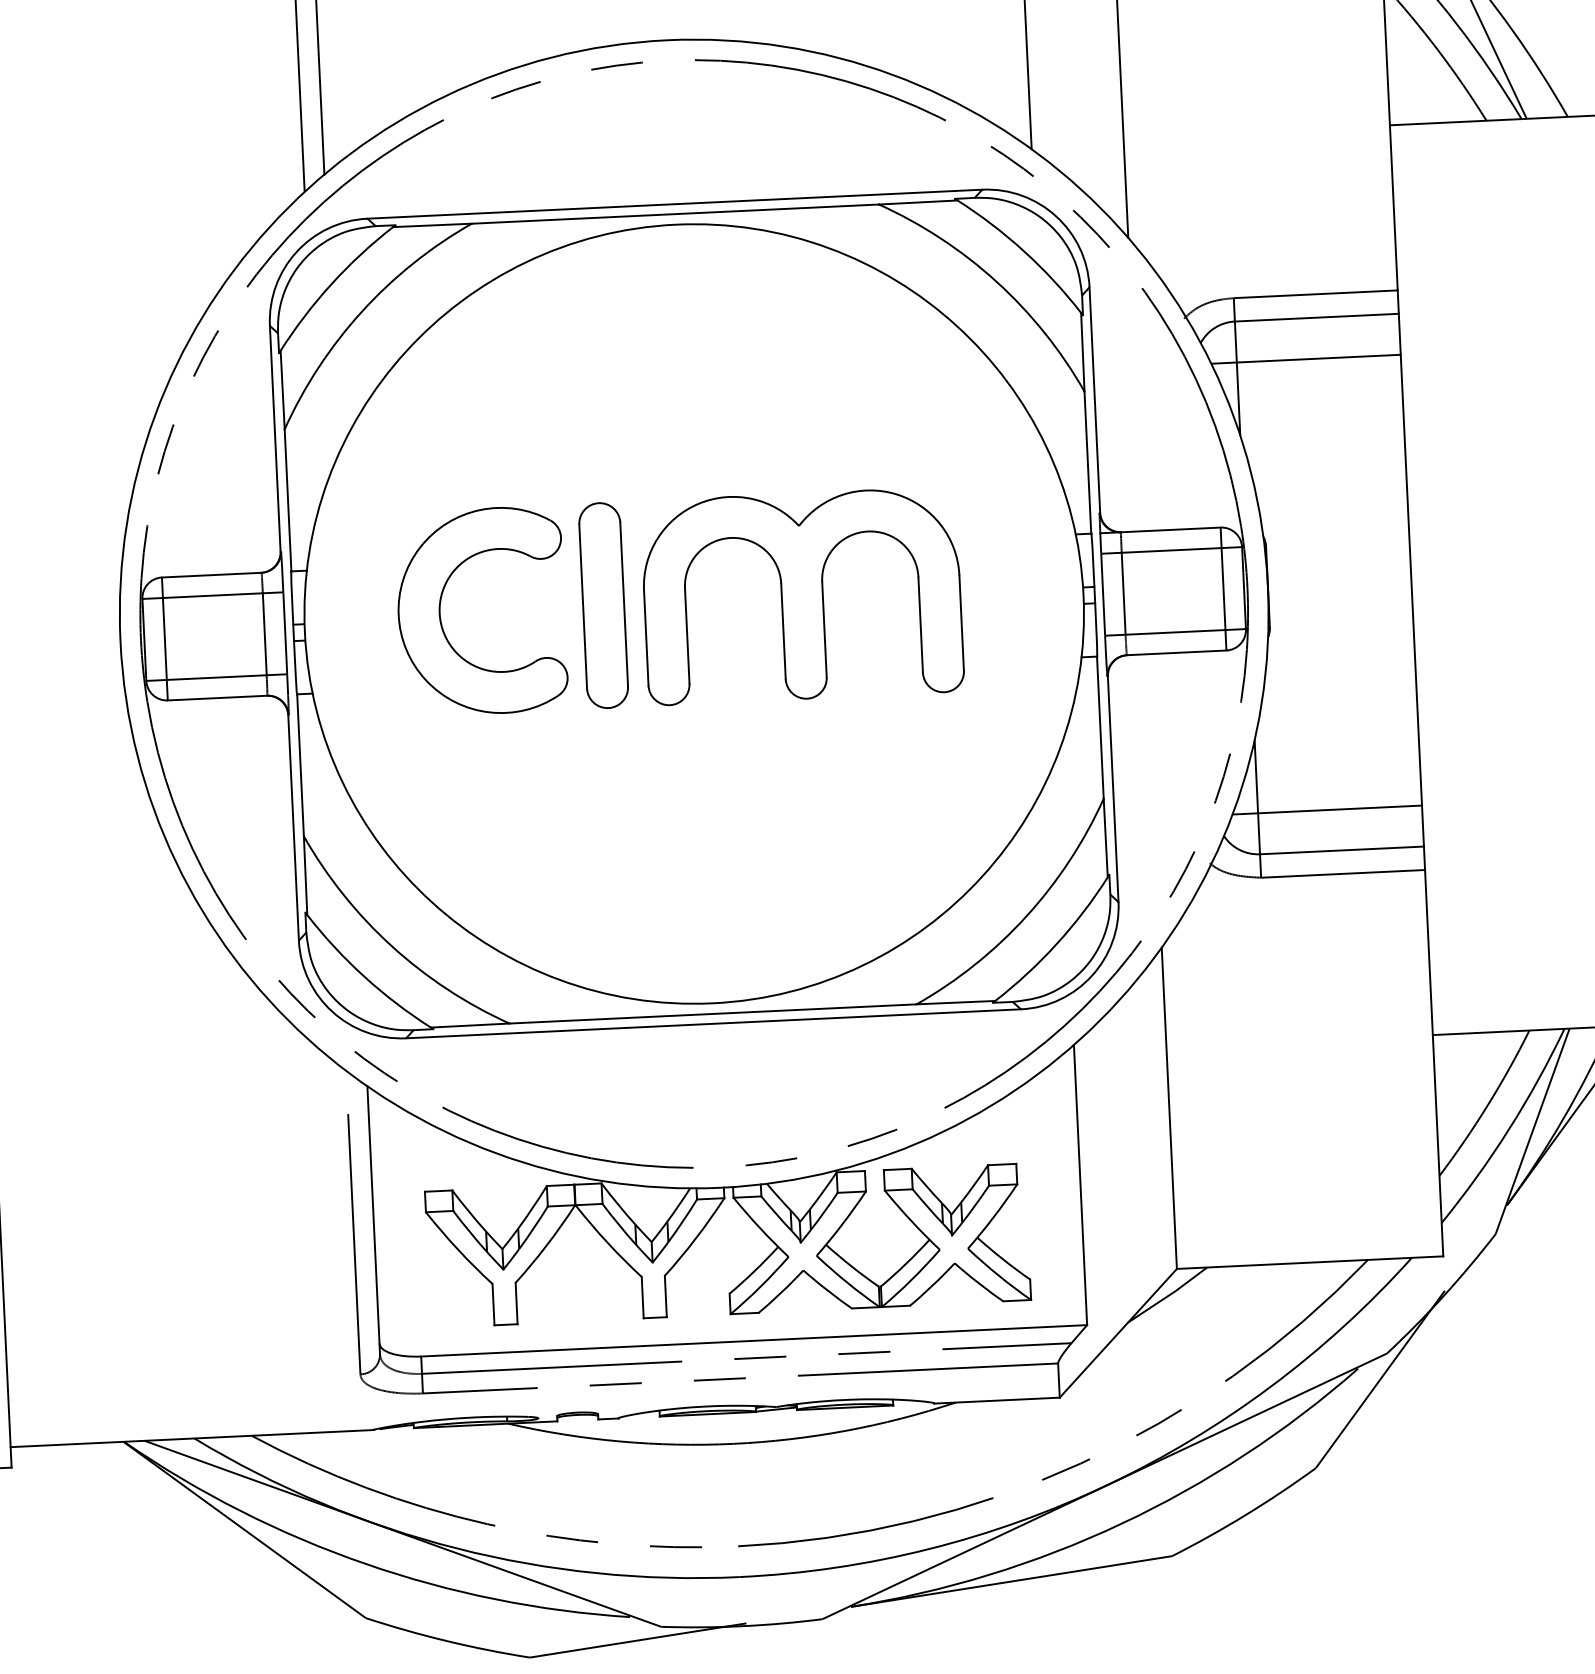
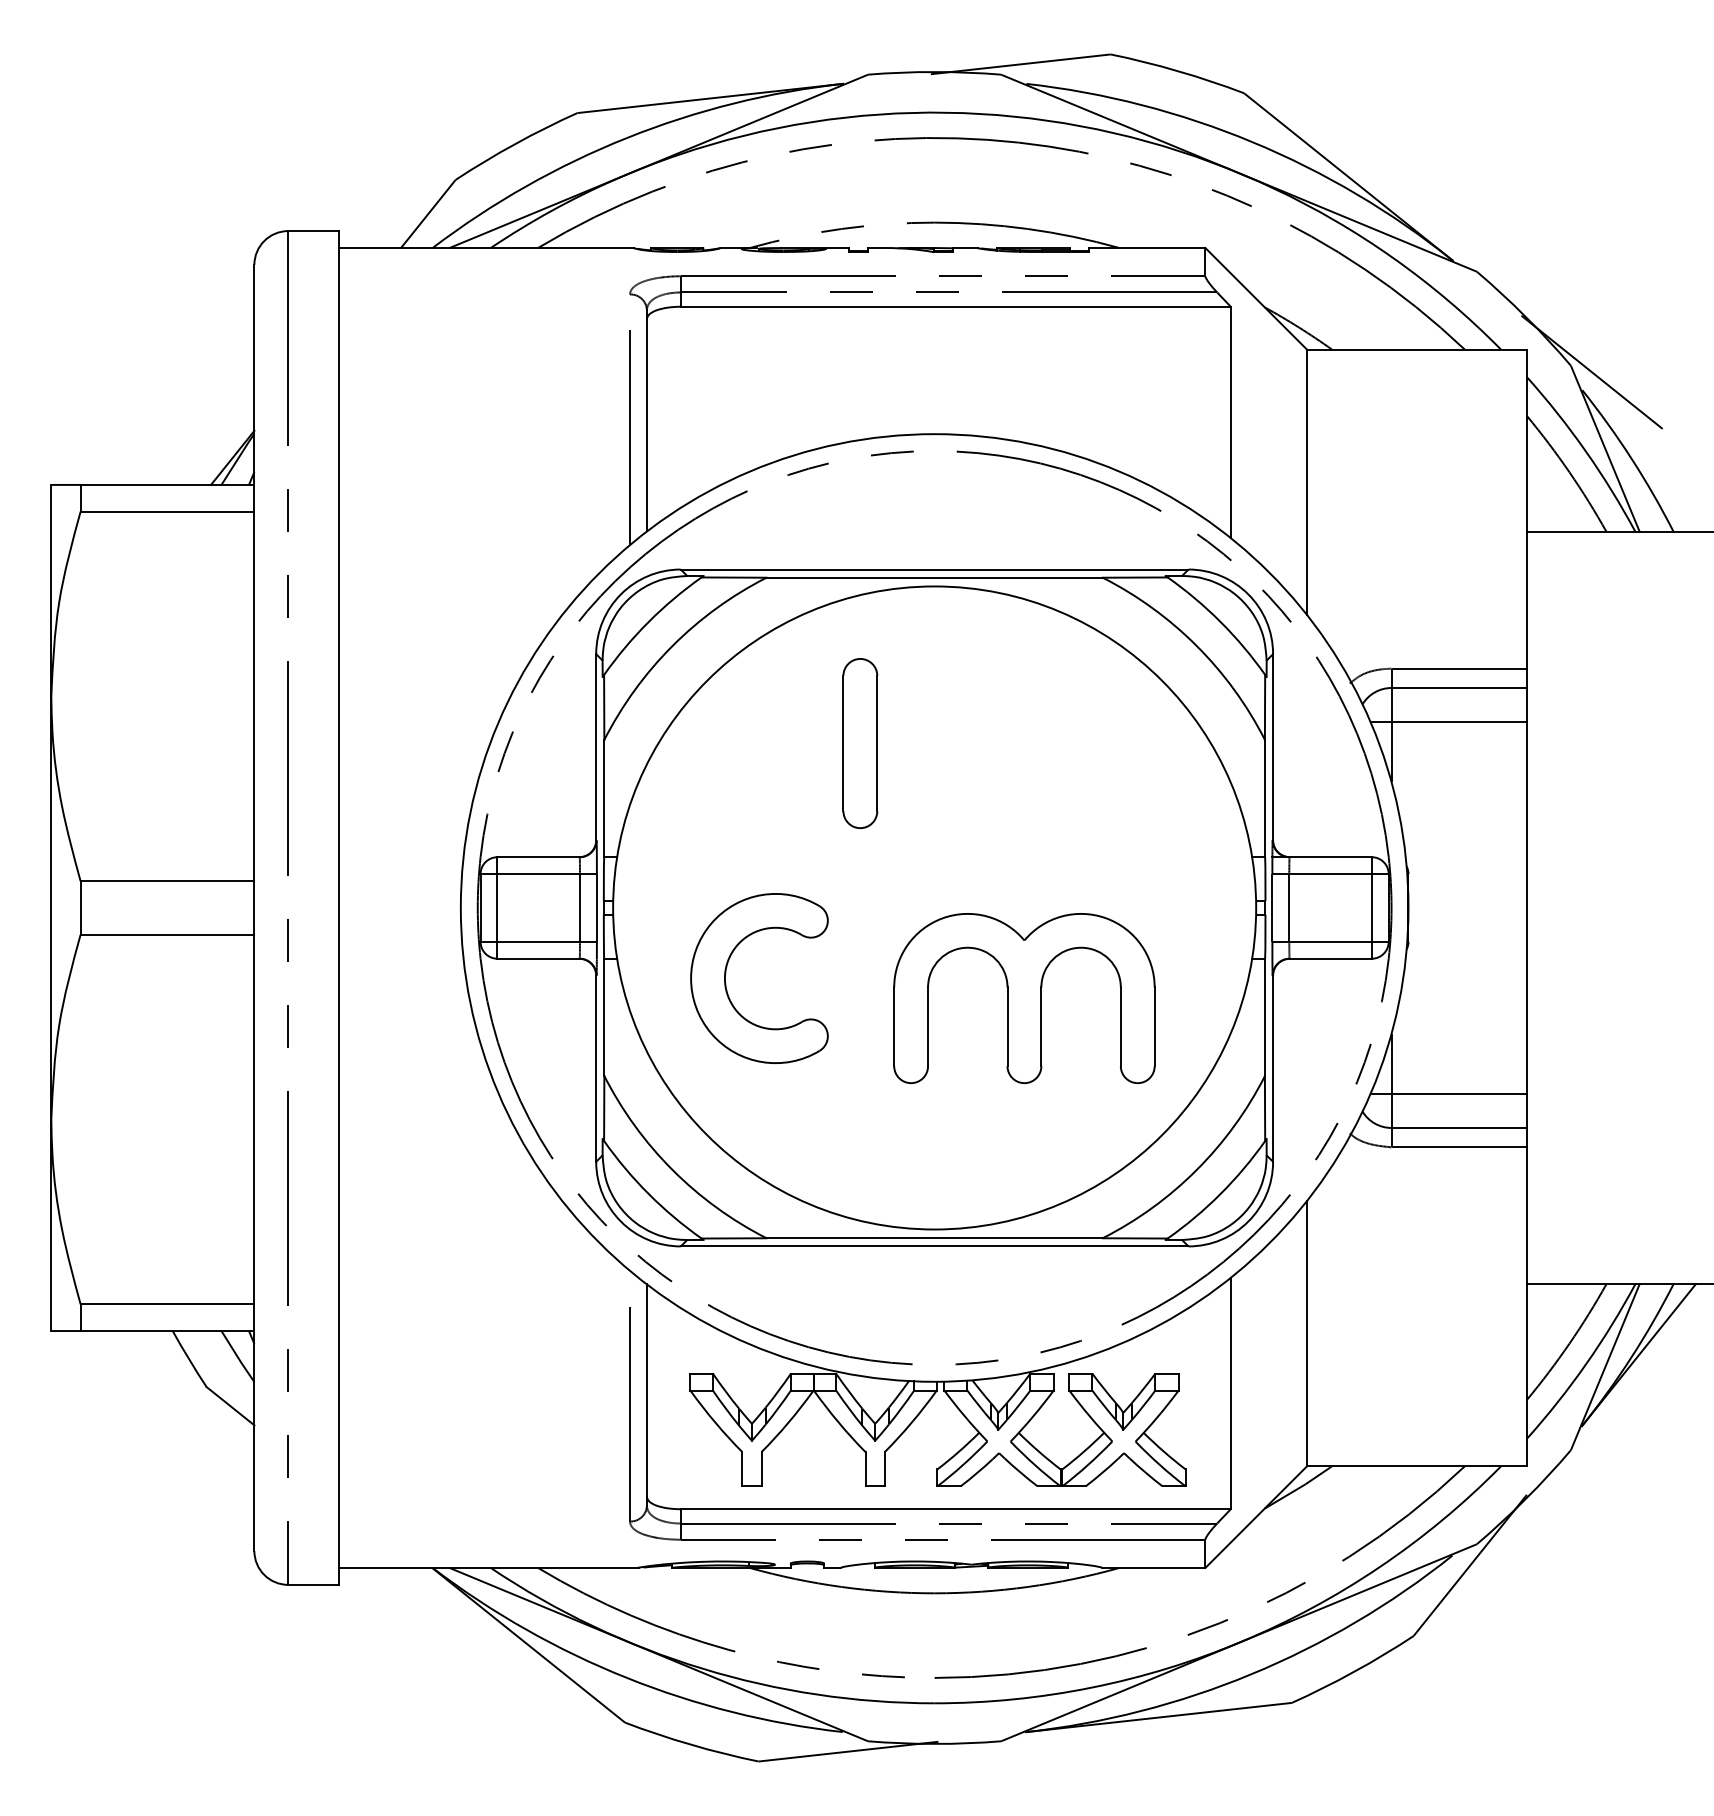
part: (802, 596) -> (1024, 998), moved
part: (603, 605) -> (860, 743), moved
part: (441, 607) -> (726, 973), moved

